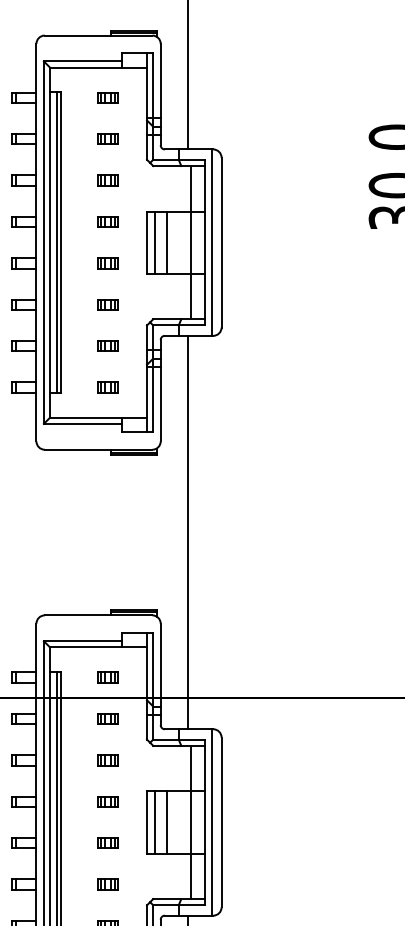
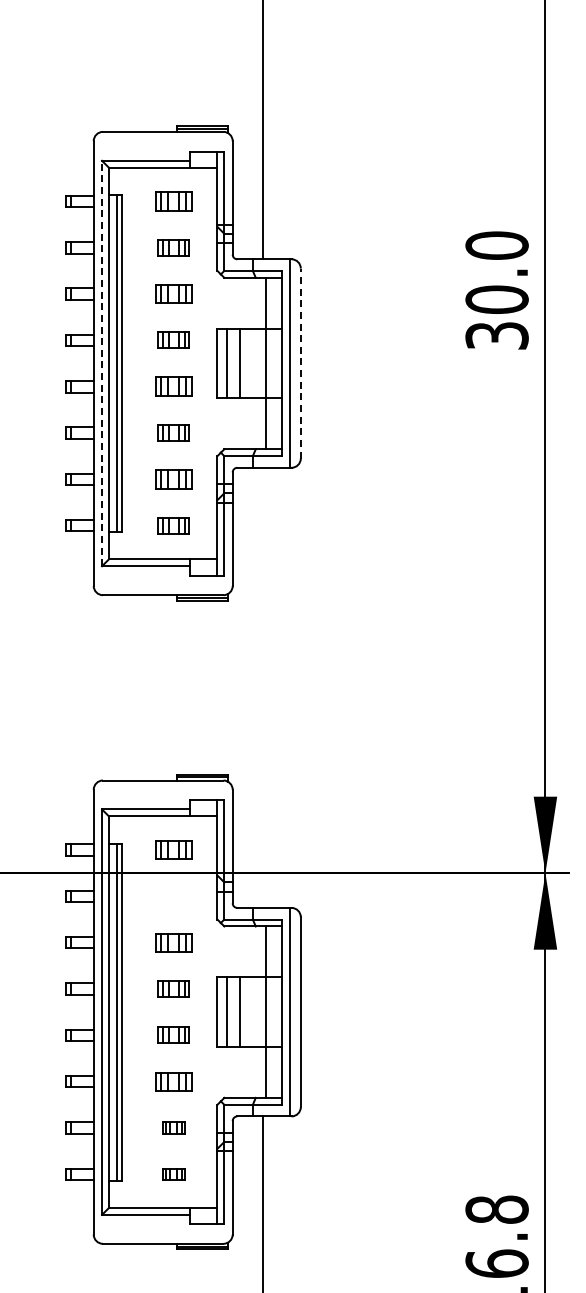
part: (107, 97) -> (173, 201), size x1.6
part: (107, 138) -> (173, 247), size x1.4
part: (107, 180) -> (173, 293), size x1.6
part: (107, 222) -> (173, 340), size x1.4
line: (44, 242) -> (102, 363), solid -> dashed
line: (221, 242) -> (300, 363), solid -> dashed
part: (107, 263) -> (173, 386), size x1.6
part: (107, 304) -> (173, 432), size x1.4
part: (107, 346) -> (173, 479), size x1.6
part: (107, 387) -> (173, 525), size x1.4
line: (188, 532) -> (263, 687), removed
part: (107, 677) -> (173, 849), size x1.6
part: (107, 719) -> (173, 896), removed
part: (107, 760) -> (173, 942), size x1.6
part: (107, 801) -> (173, 988), size x1.4
part: (107, 843) -> (173, 1035), size x1.4
part: (107, 884) -> (173, 1081), size x1.6

